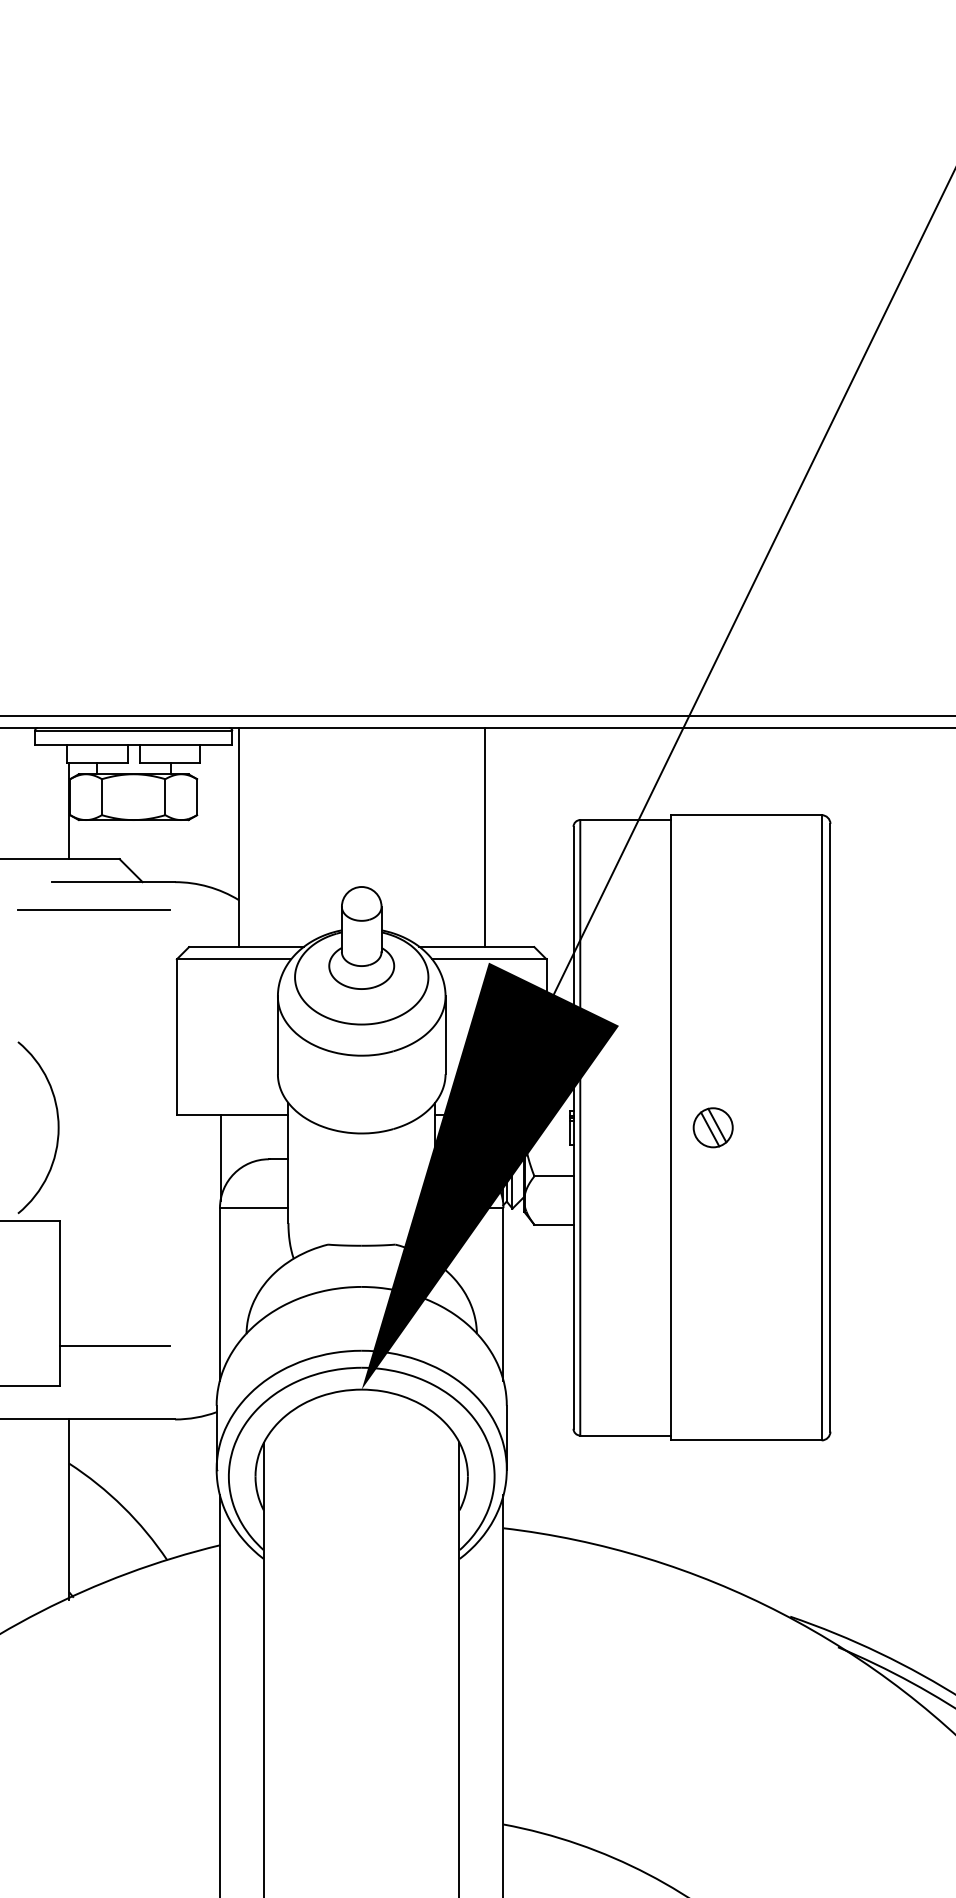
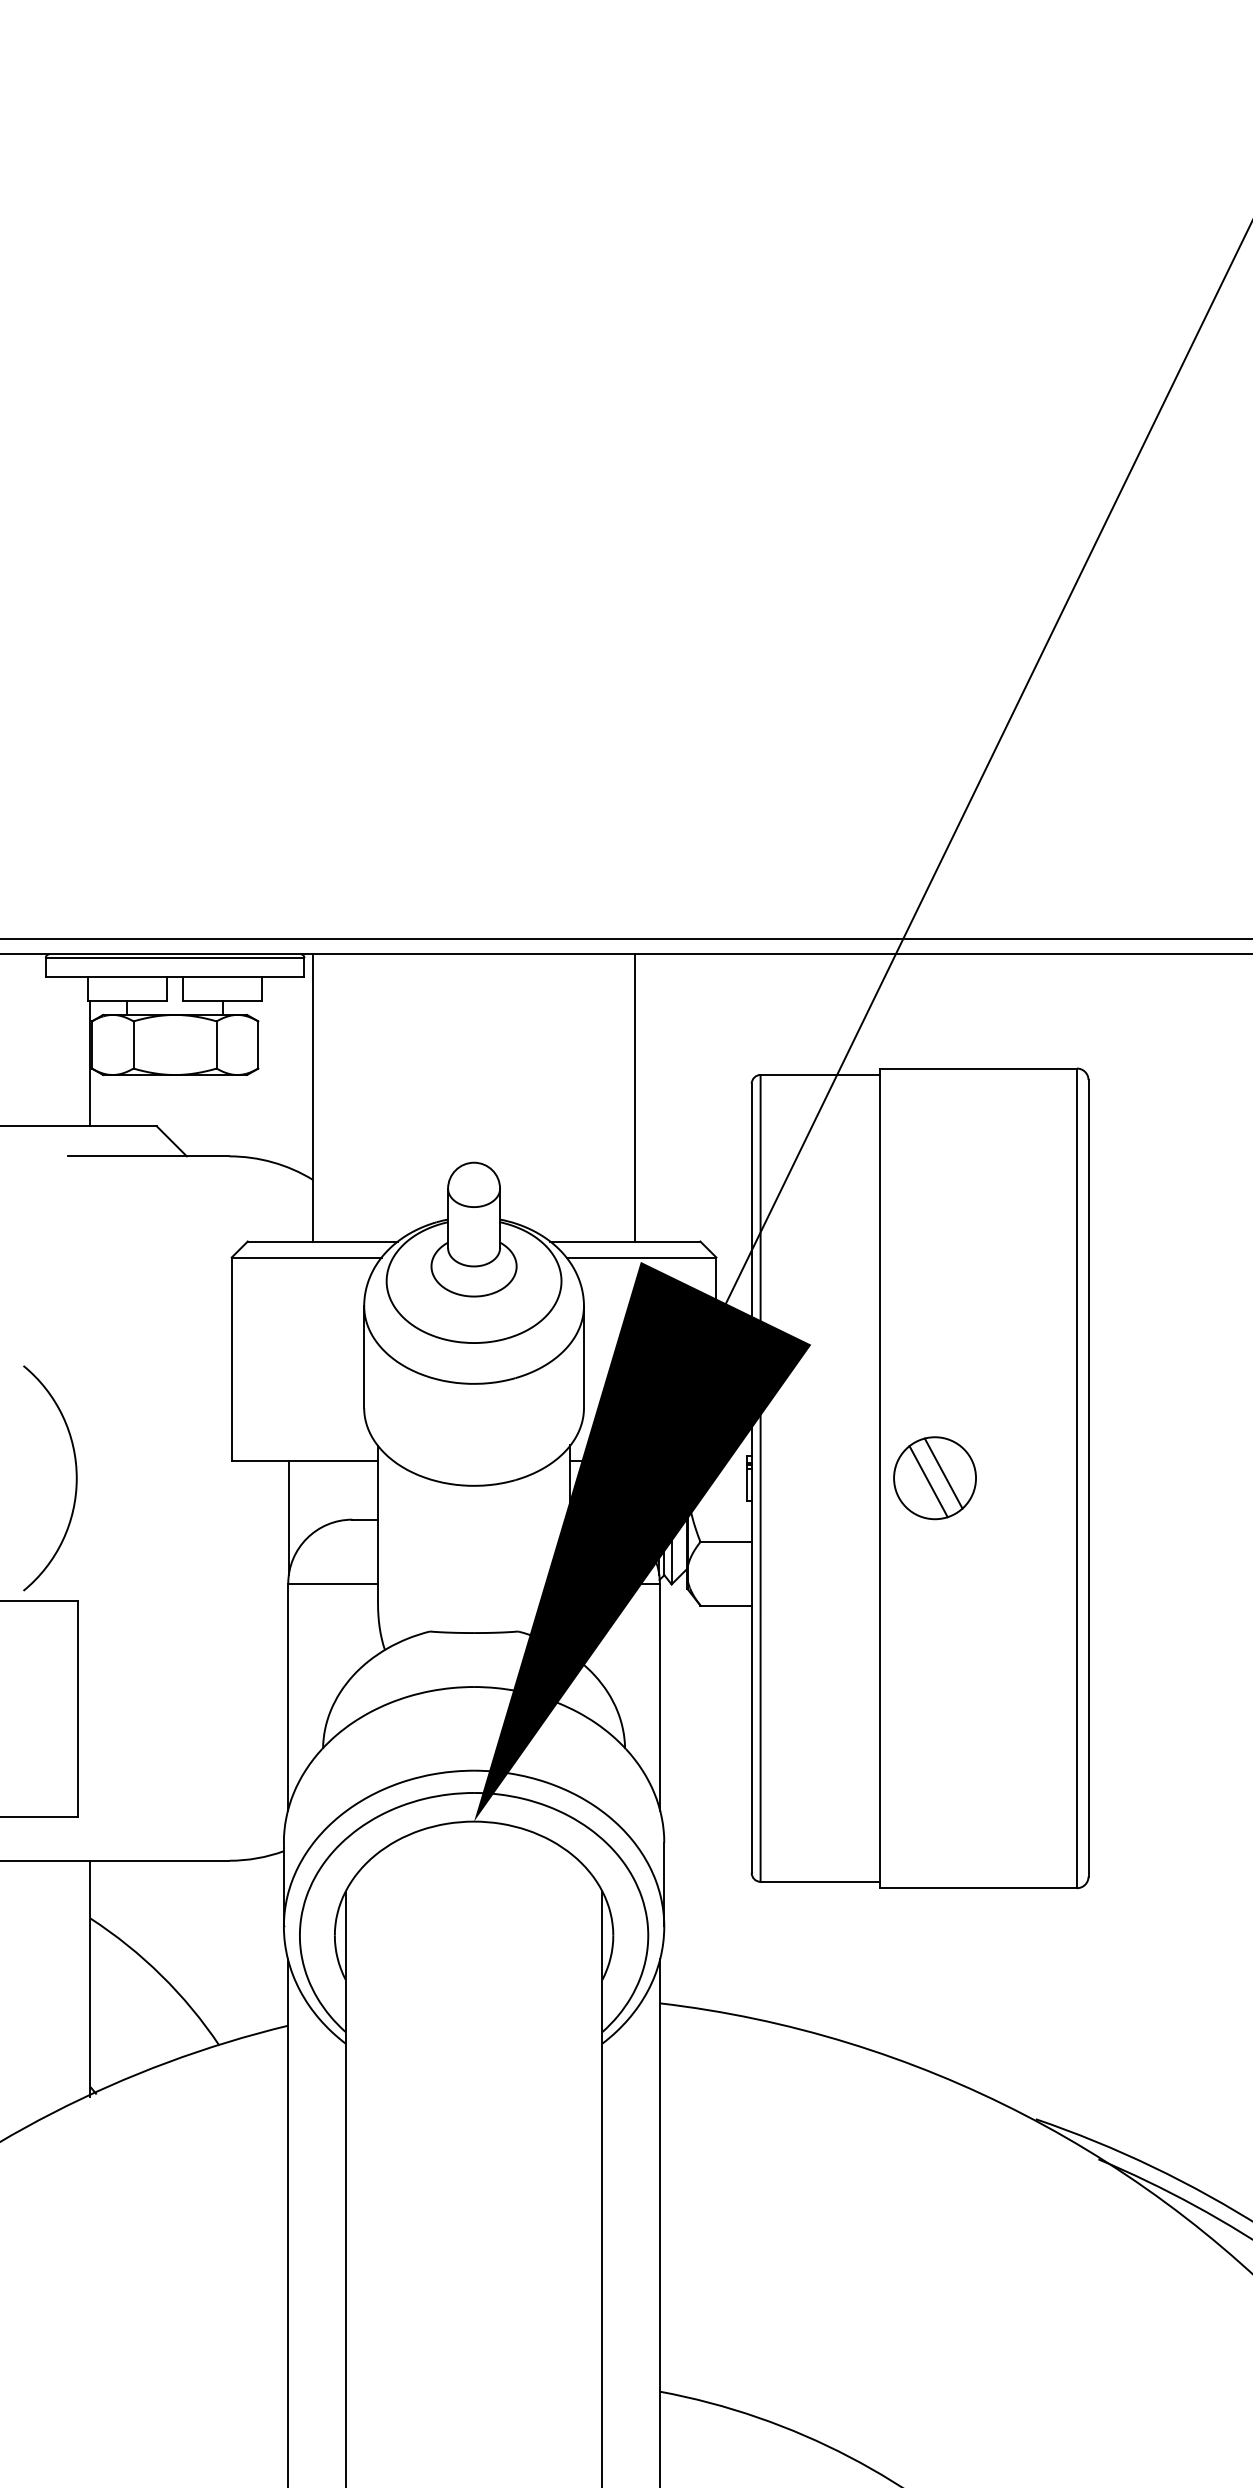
line: (93, 909) -> (122, 1192), removed
part: (712, 1127) -> (933, 1477), size x1.6
line: (114, 1345) -> (149, 1763), removed

